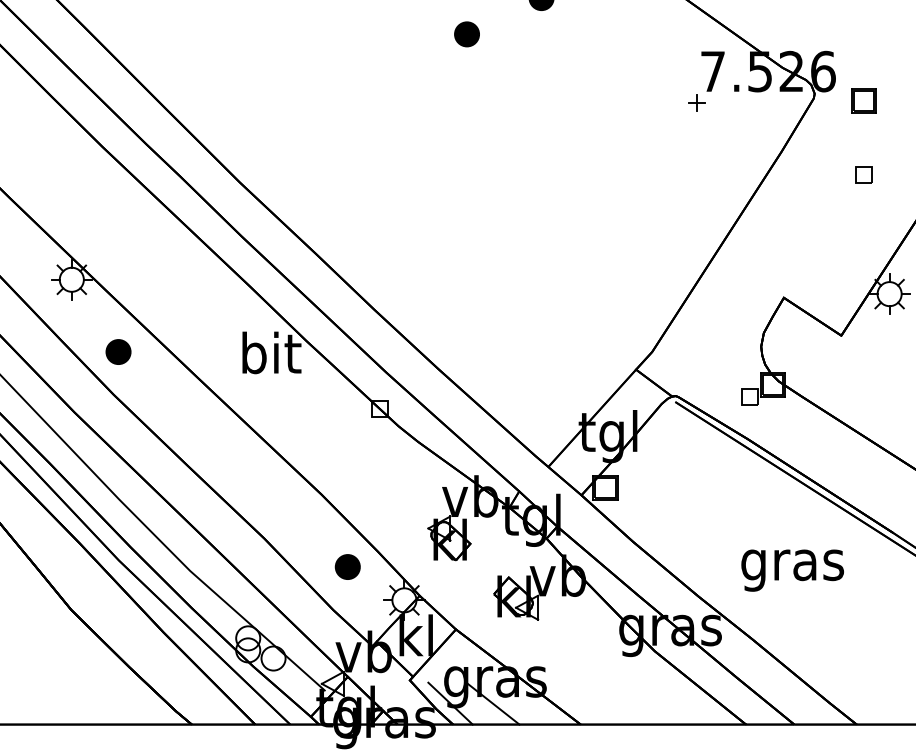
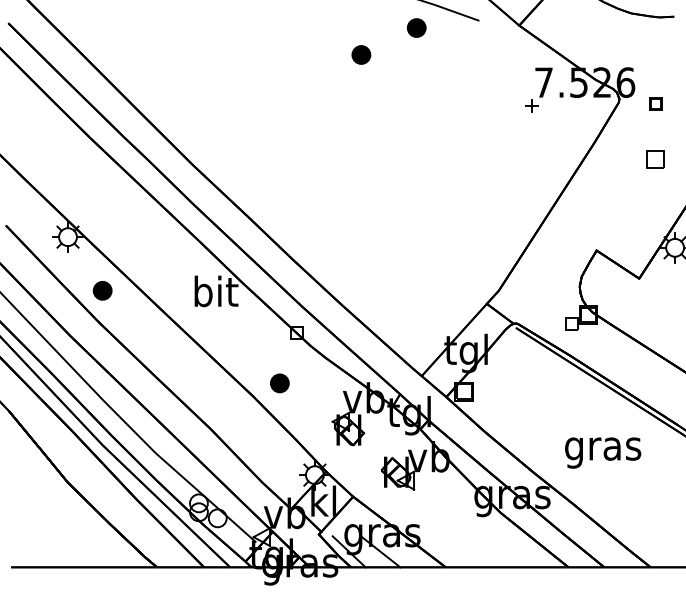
part: (863, 99) -> (655, 103), size x0.7
part: (863, 175) -> (655, 159), size x1.4
part: (347, 567) -> (279, 383), moved

